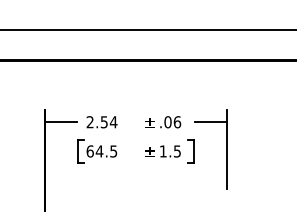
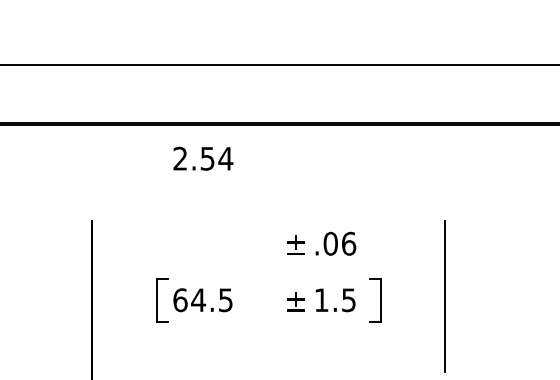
line: (60, 122) -> (122, 244), removed
text: (101, 122) -> (202, 159), moved
line: (210, 122) -> (412, 244), removed

